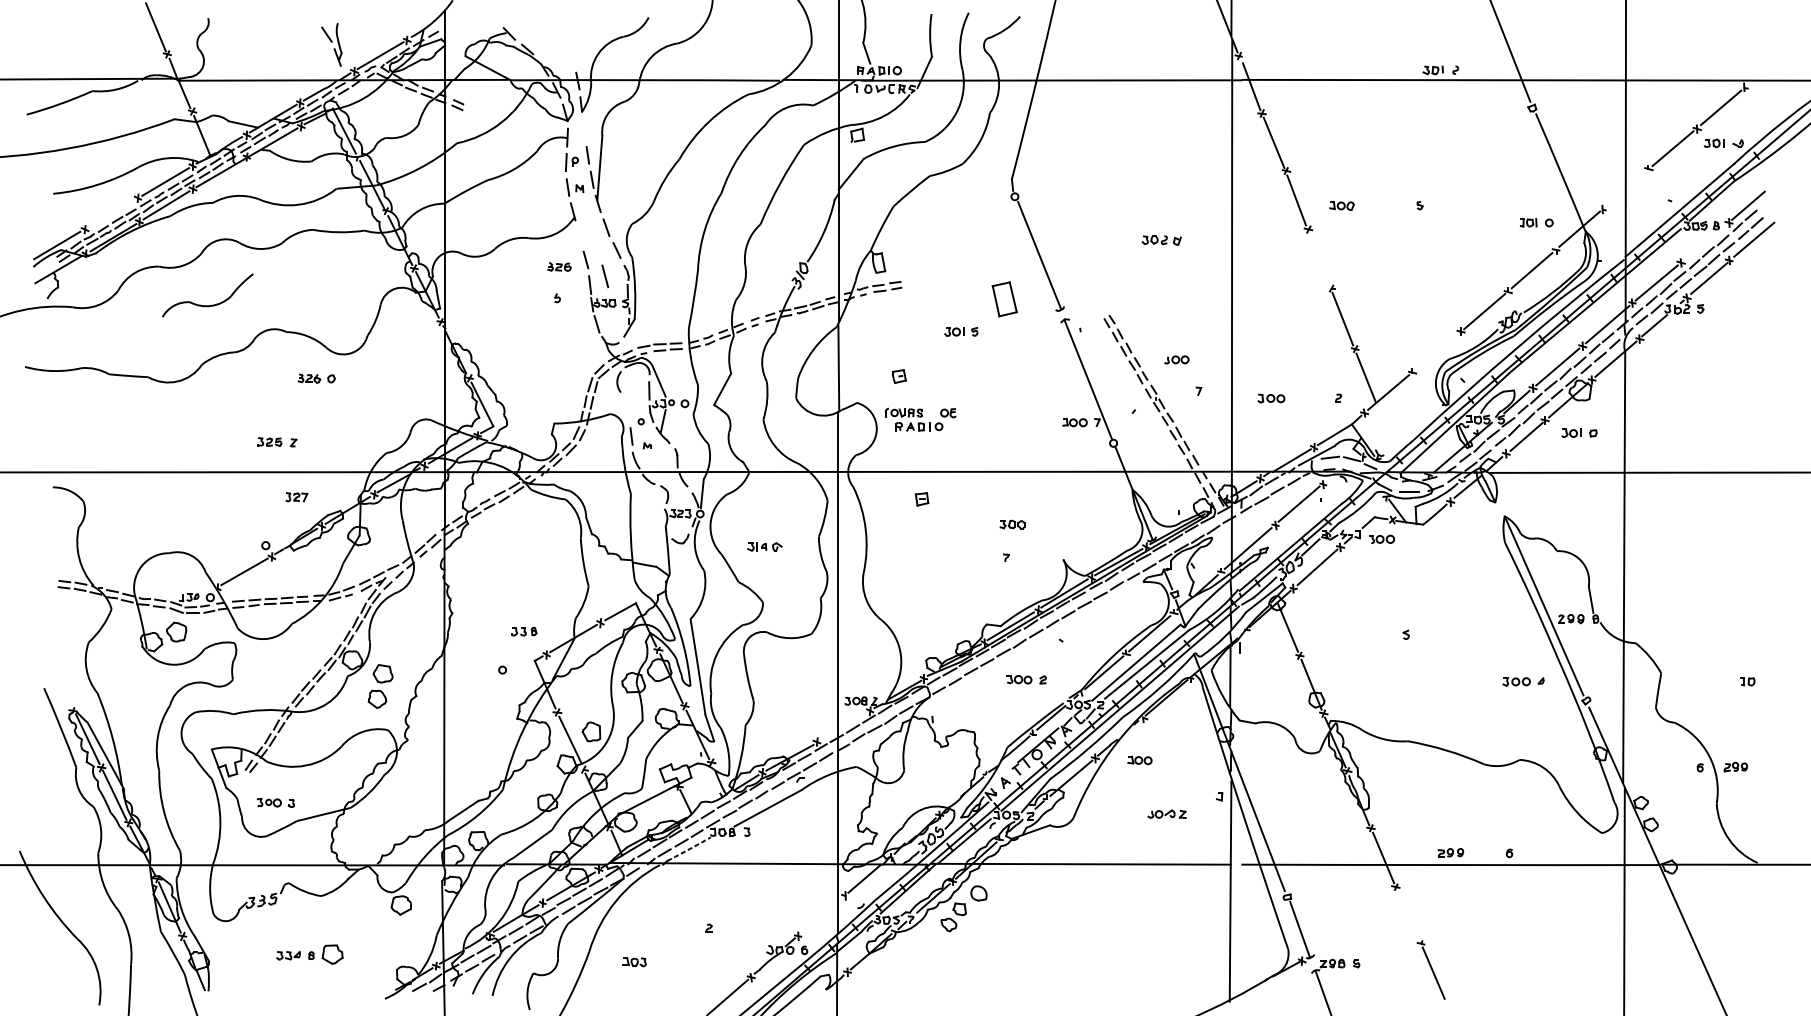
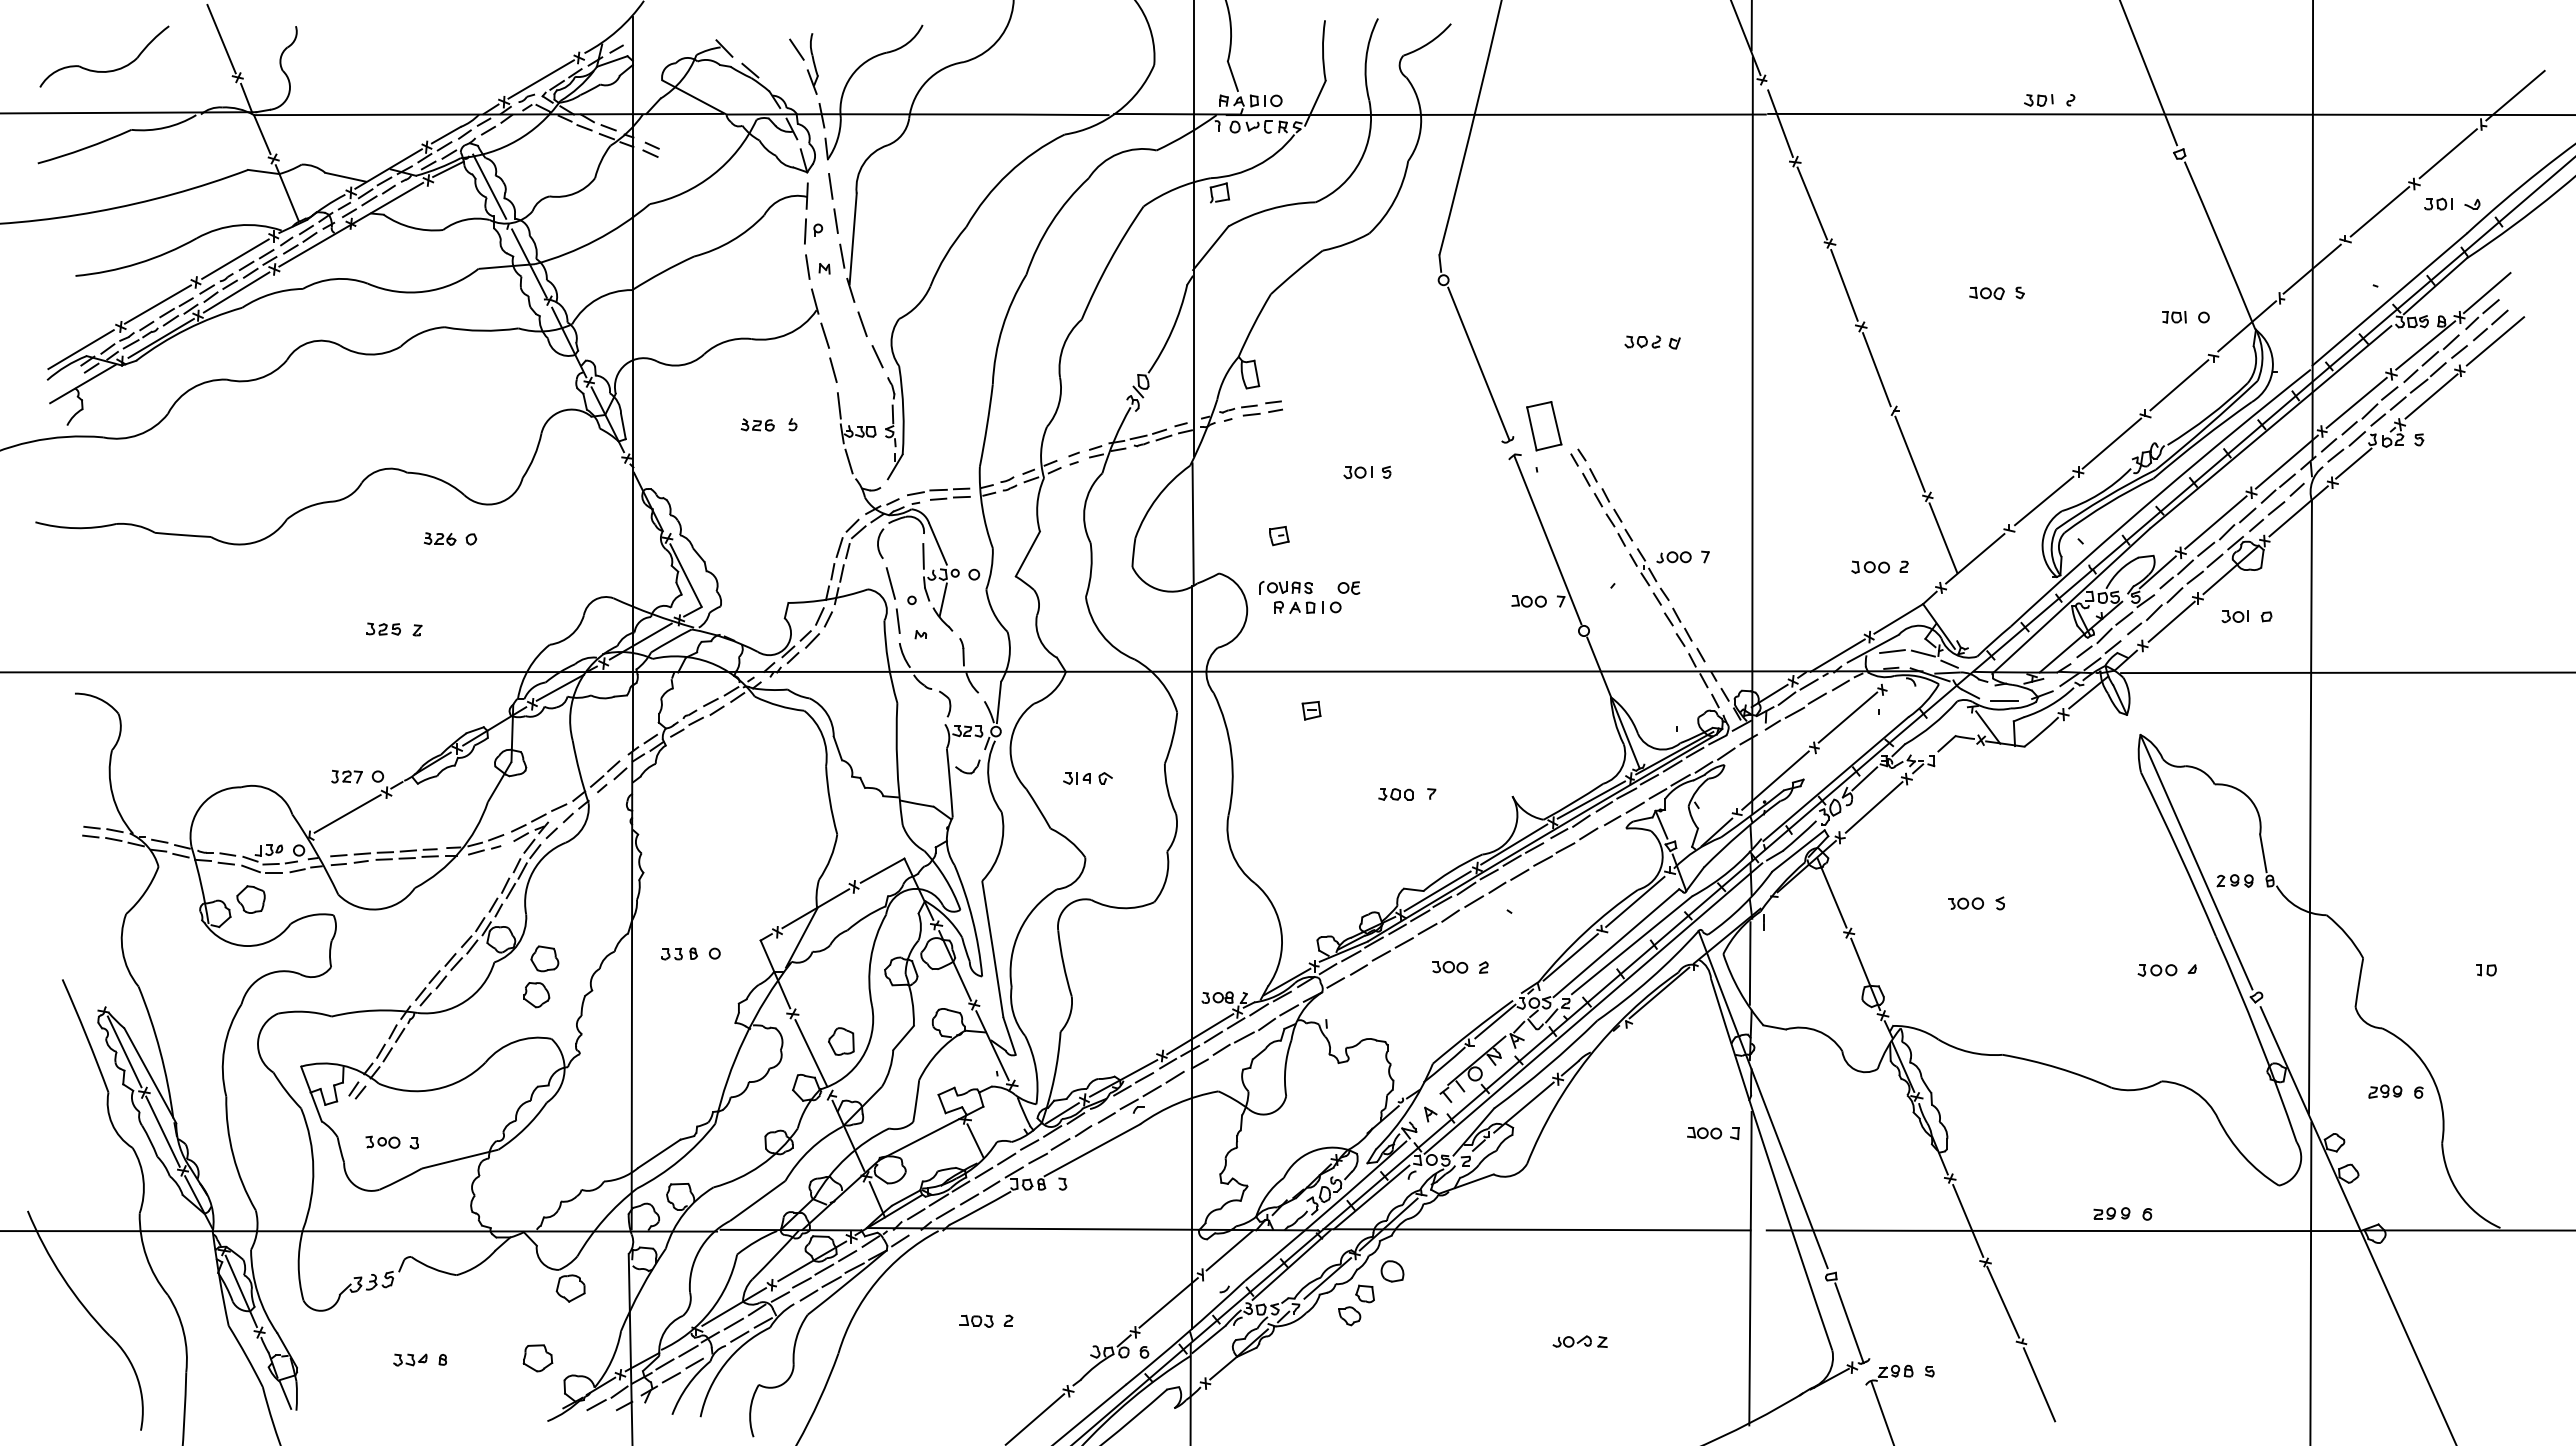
part: (331, 44) -> (803, 63), moved
line: (1768, 66) -> (2515, 95), added
line: (583, 130) -> (830, 186), added
line: (1624, 188) -> (2311, 268), added
part: (1341, 205) -> (1986, 292), moved
line: (110, 213) -> (157, 304), added
line: (580, 235) -> (825, 335), added
line: (1705, 242) -> (2425, 345), added
line: (1319, 259) -> (1876, 369), added
part: (559, 266) -> (757, 424), moved
line: (605, 276) -> (890, 583), moved
part: (1004, 299) -> (1544, 426), moved
part: (209, 305) -> (106, 70), moved
line: (1437, 351) -> (2044, 500), added
part: (1176, 360) -> (1673, 557), moved
part: (1271, 397) -> (1870, 566), moved
part: (296, 497) -> (346, 776), moved
part: (1011, 524) -> (1395, 794), moved
part: (1382, 539) -> (1966, 903), moved
part: (524, 631) -> (679, 953), moved
line: (843, 726) -> (1200, 1034), added
part: (1139, 760) -> (1704, 1133), moved
part: (1735, 767) -> (2385, 1091), moved
part: (1166, 814) -> (1579, 1341), moved
arc: (689, 849) -> (980, 1208), dashed -> solid
part: (1450, 852) -> (2111, 1213), moved
line: (1408, 914) -> (2003, 1301), added
line: (821, 915) -> (1168, 1302), added
part: (332, 954) -> (537, 1358), moved
part: (634, 961) -> (976, 1320), moved

